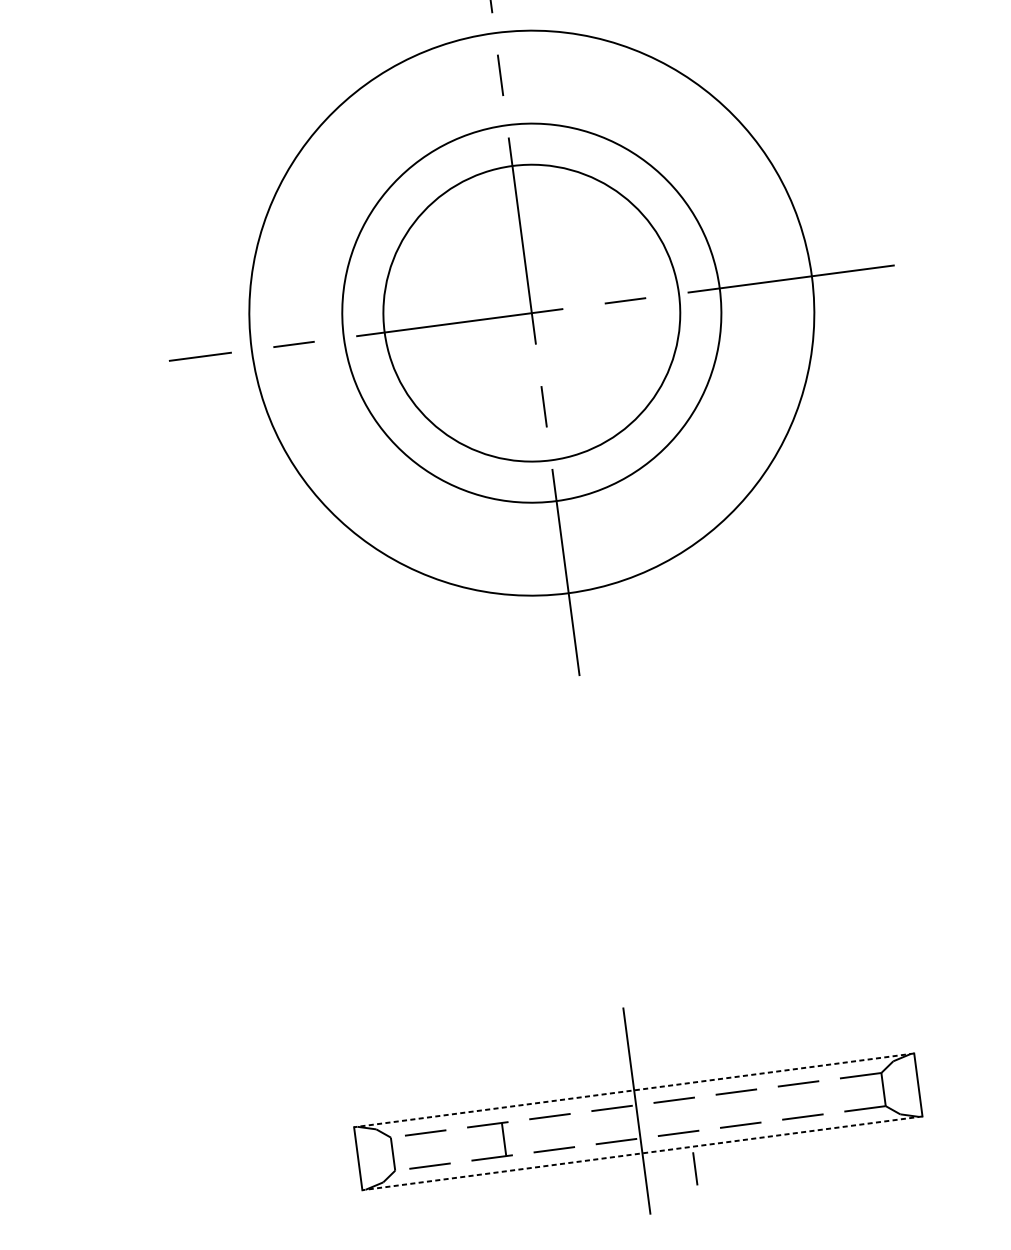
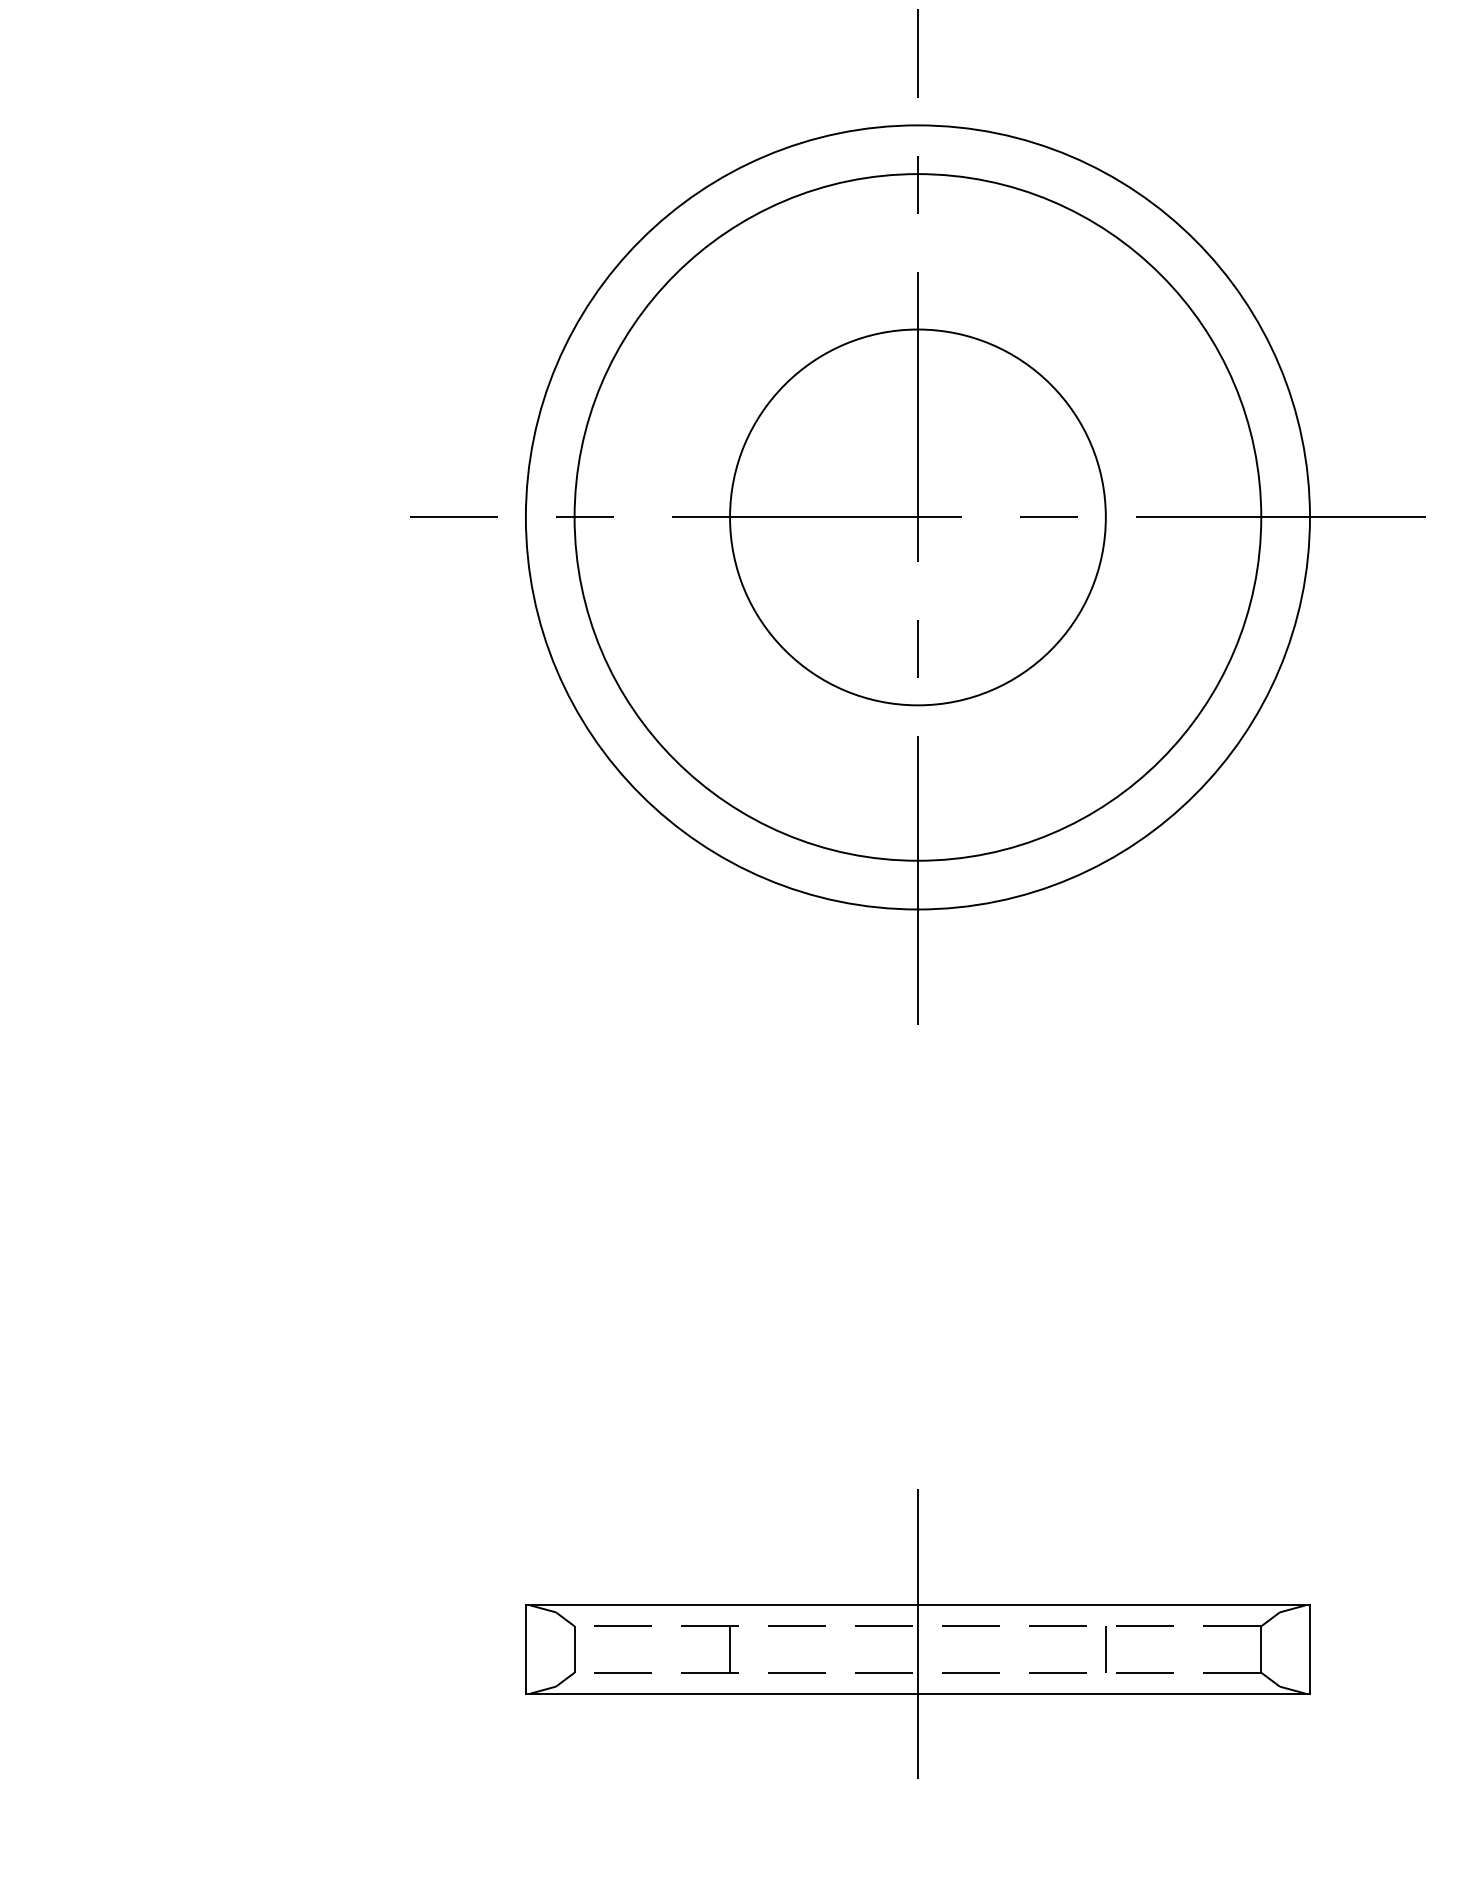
circle: (531, 313) -> (917, 517), size x0.71
circle: (531, 313) -> (917, 517), size x1.67
line: (633, 1090) -> (917, 1605), dashed -> solid
line: (642, 1153) -> (917, 1693), dashed -> solid
line: (695, 1168) -> (1105, 1649), moved

